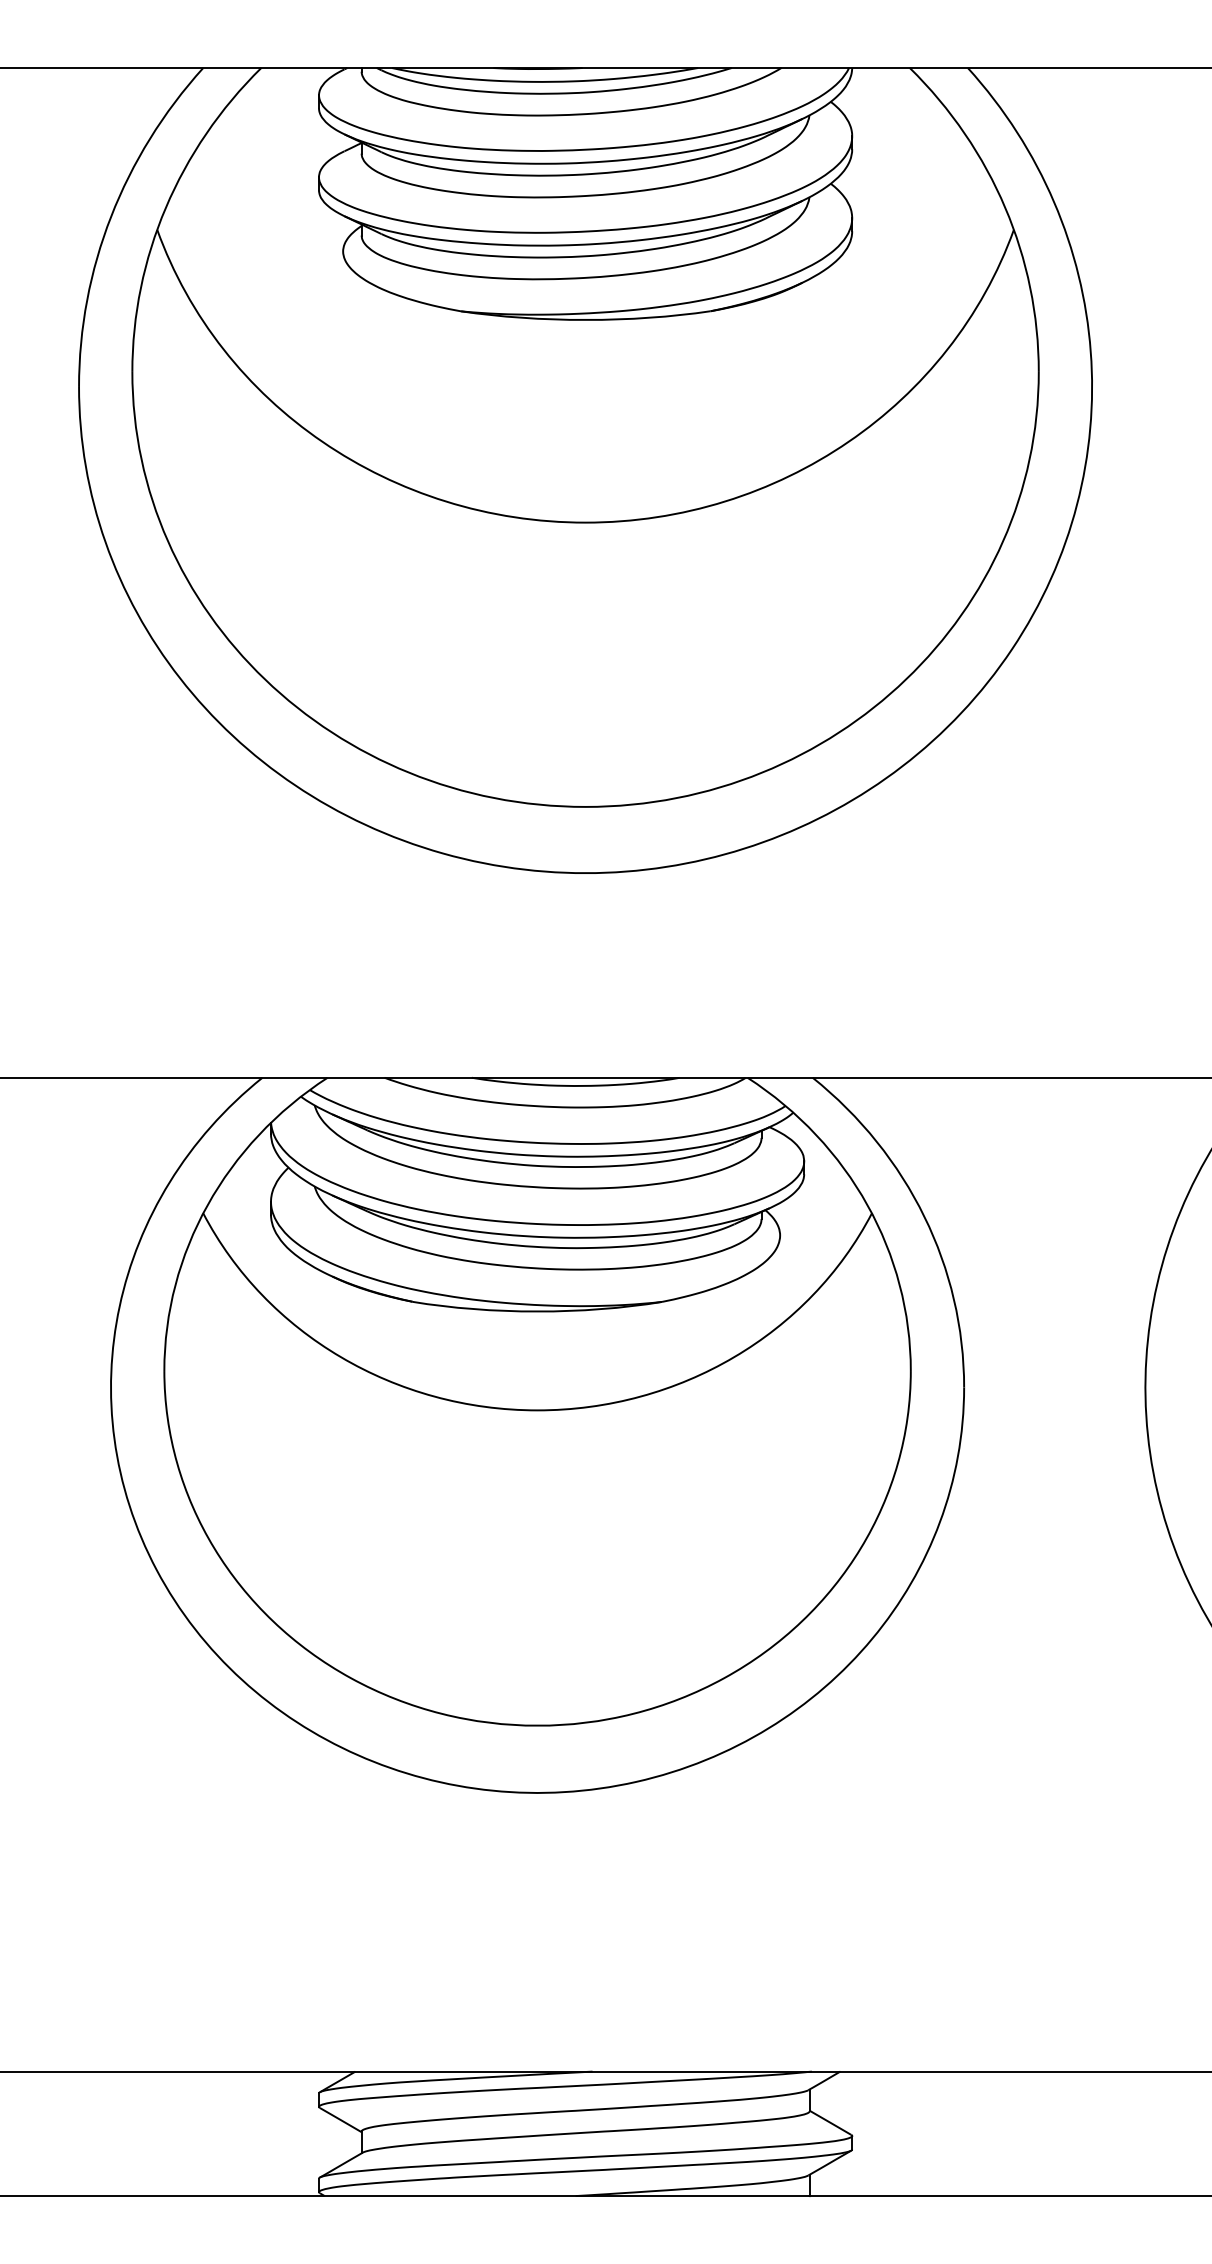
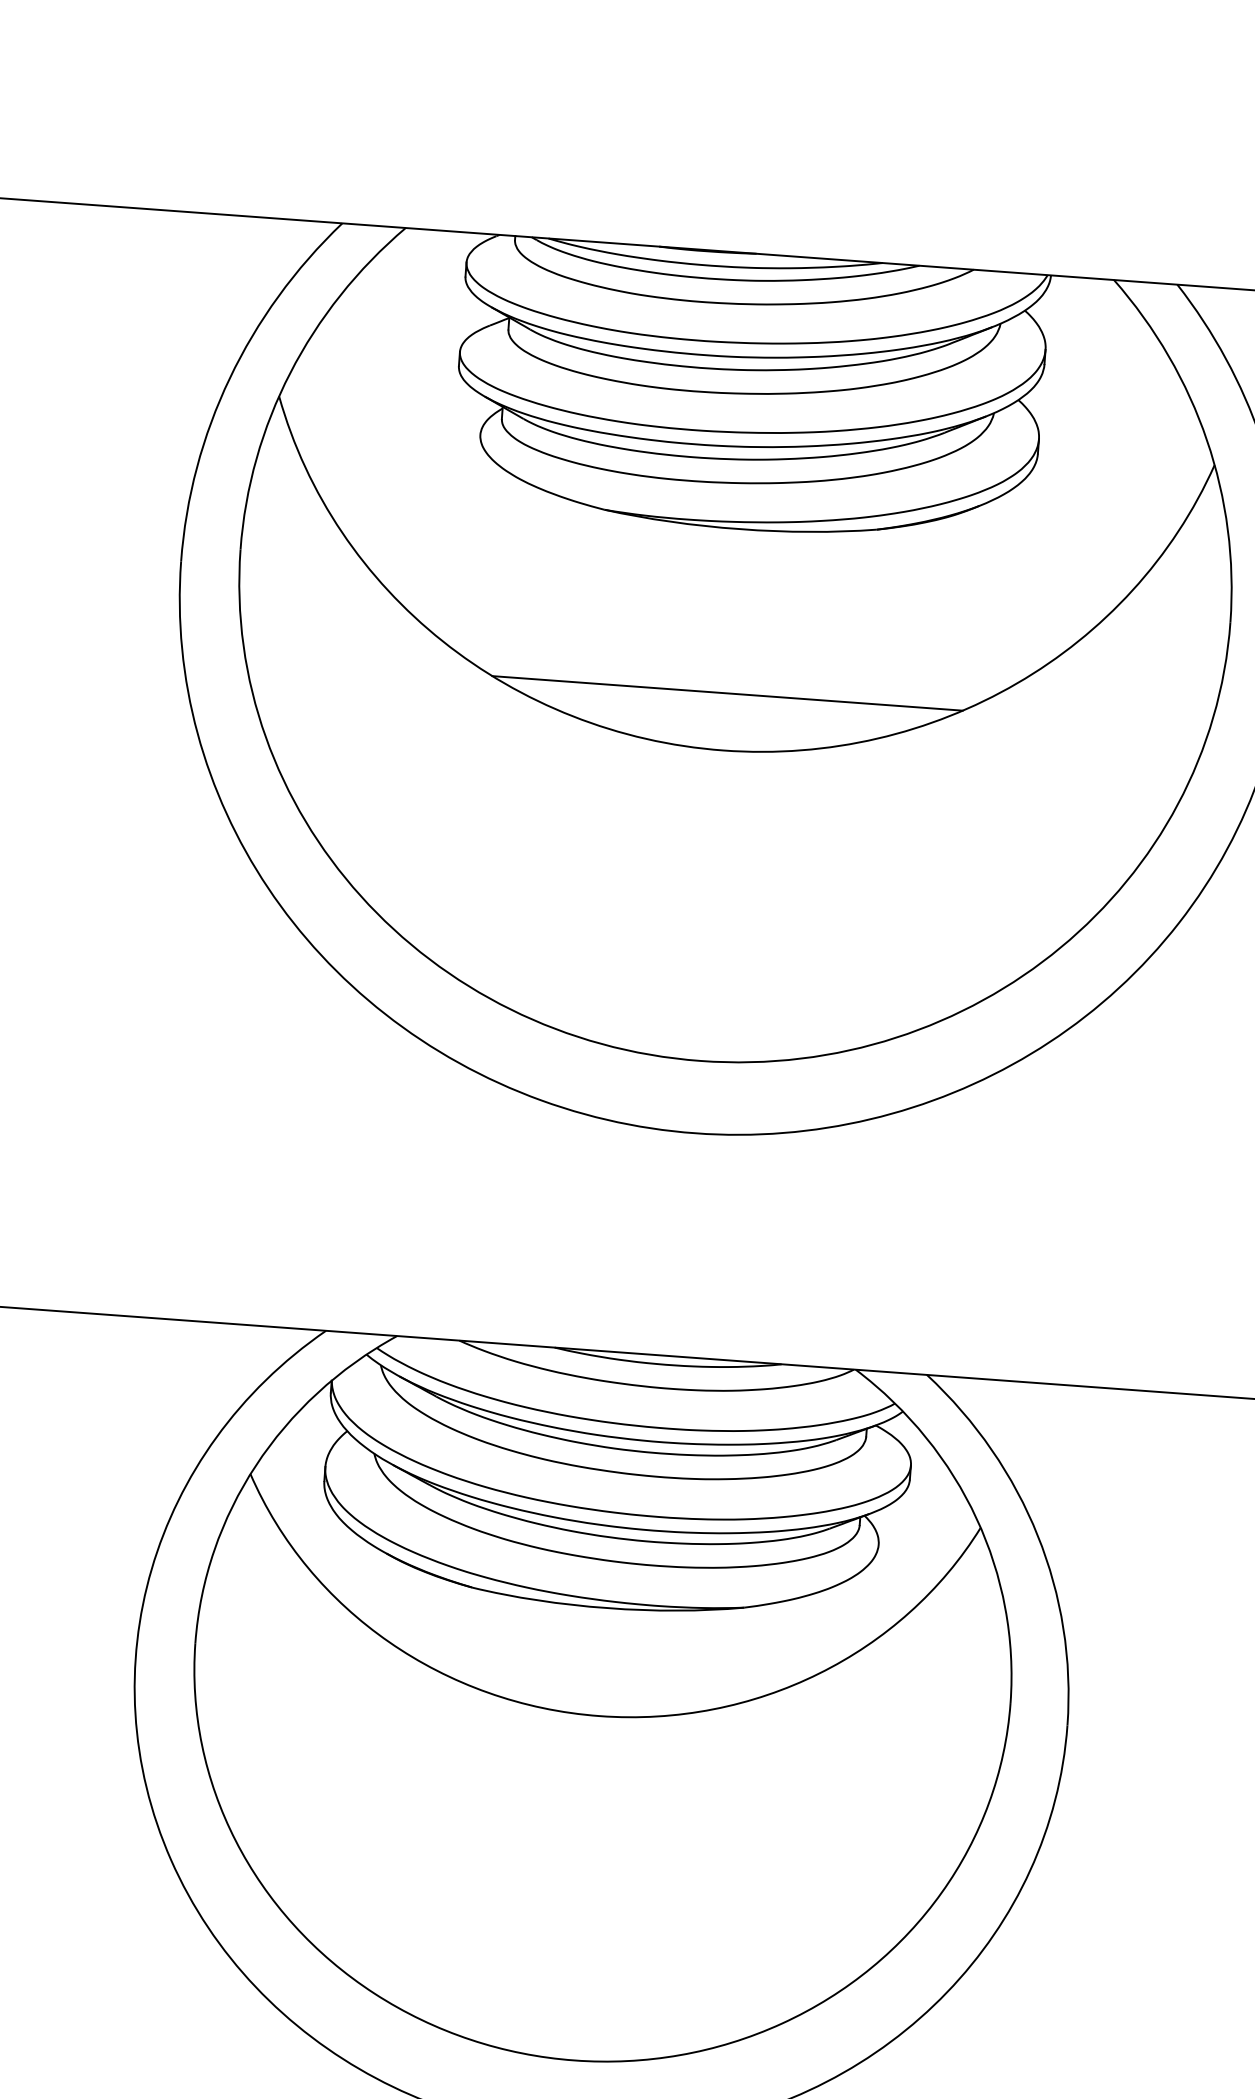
line: (585, 470) -> (727, 693), added

